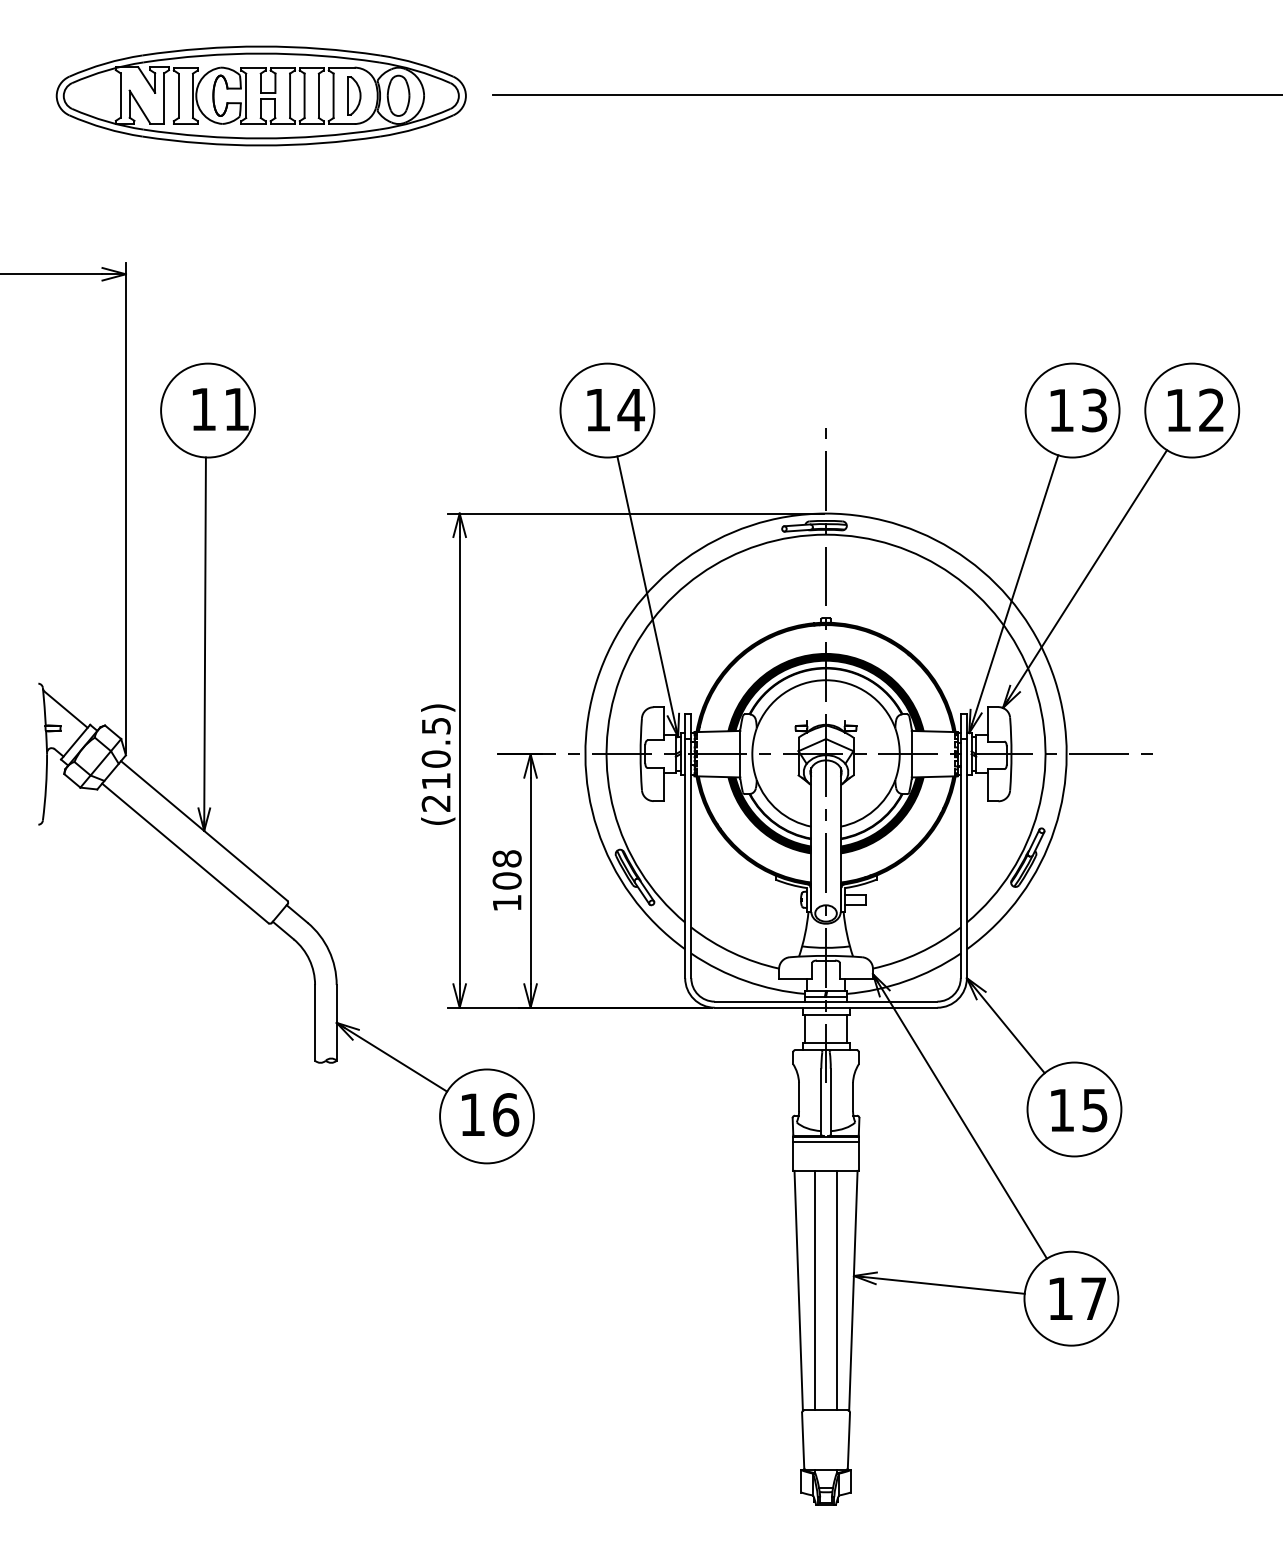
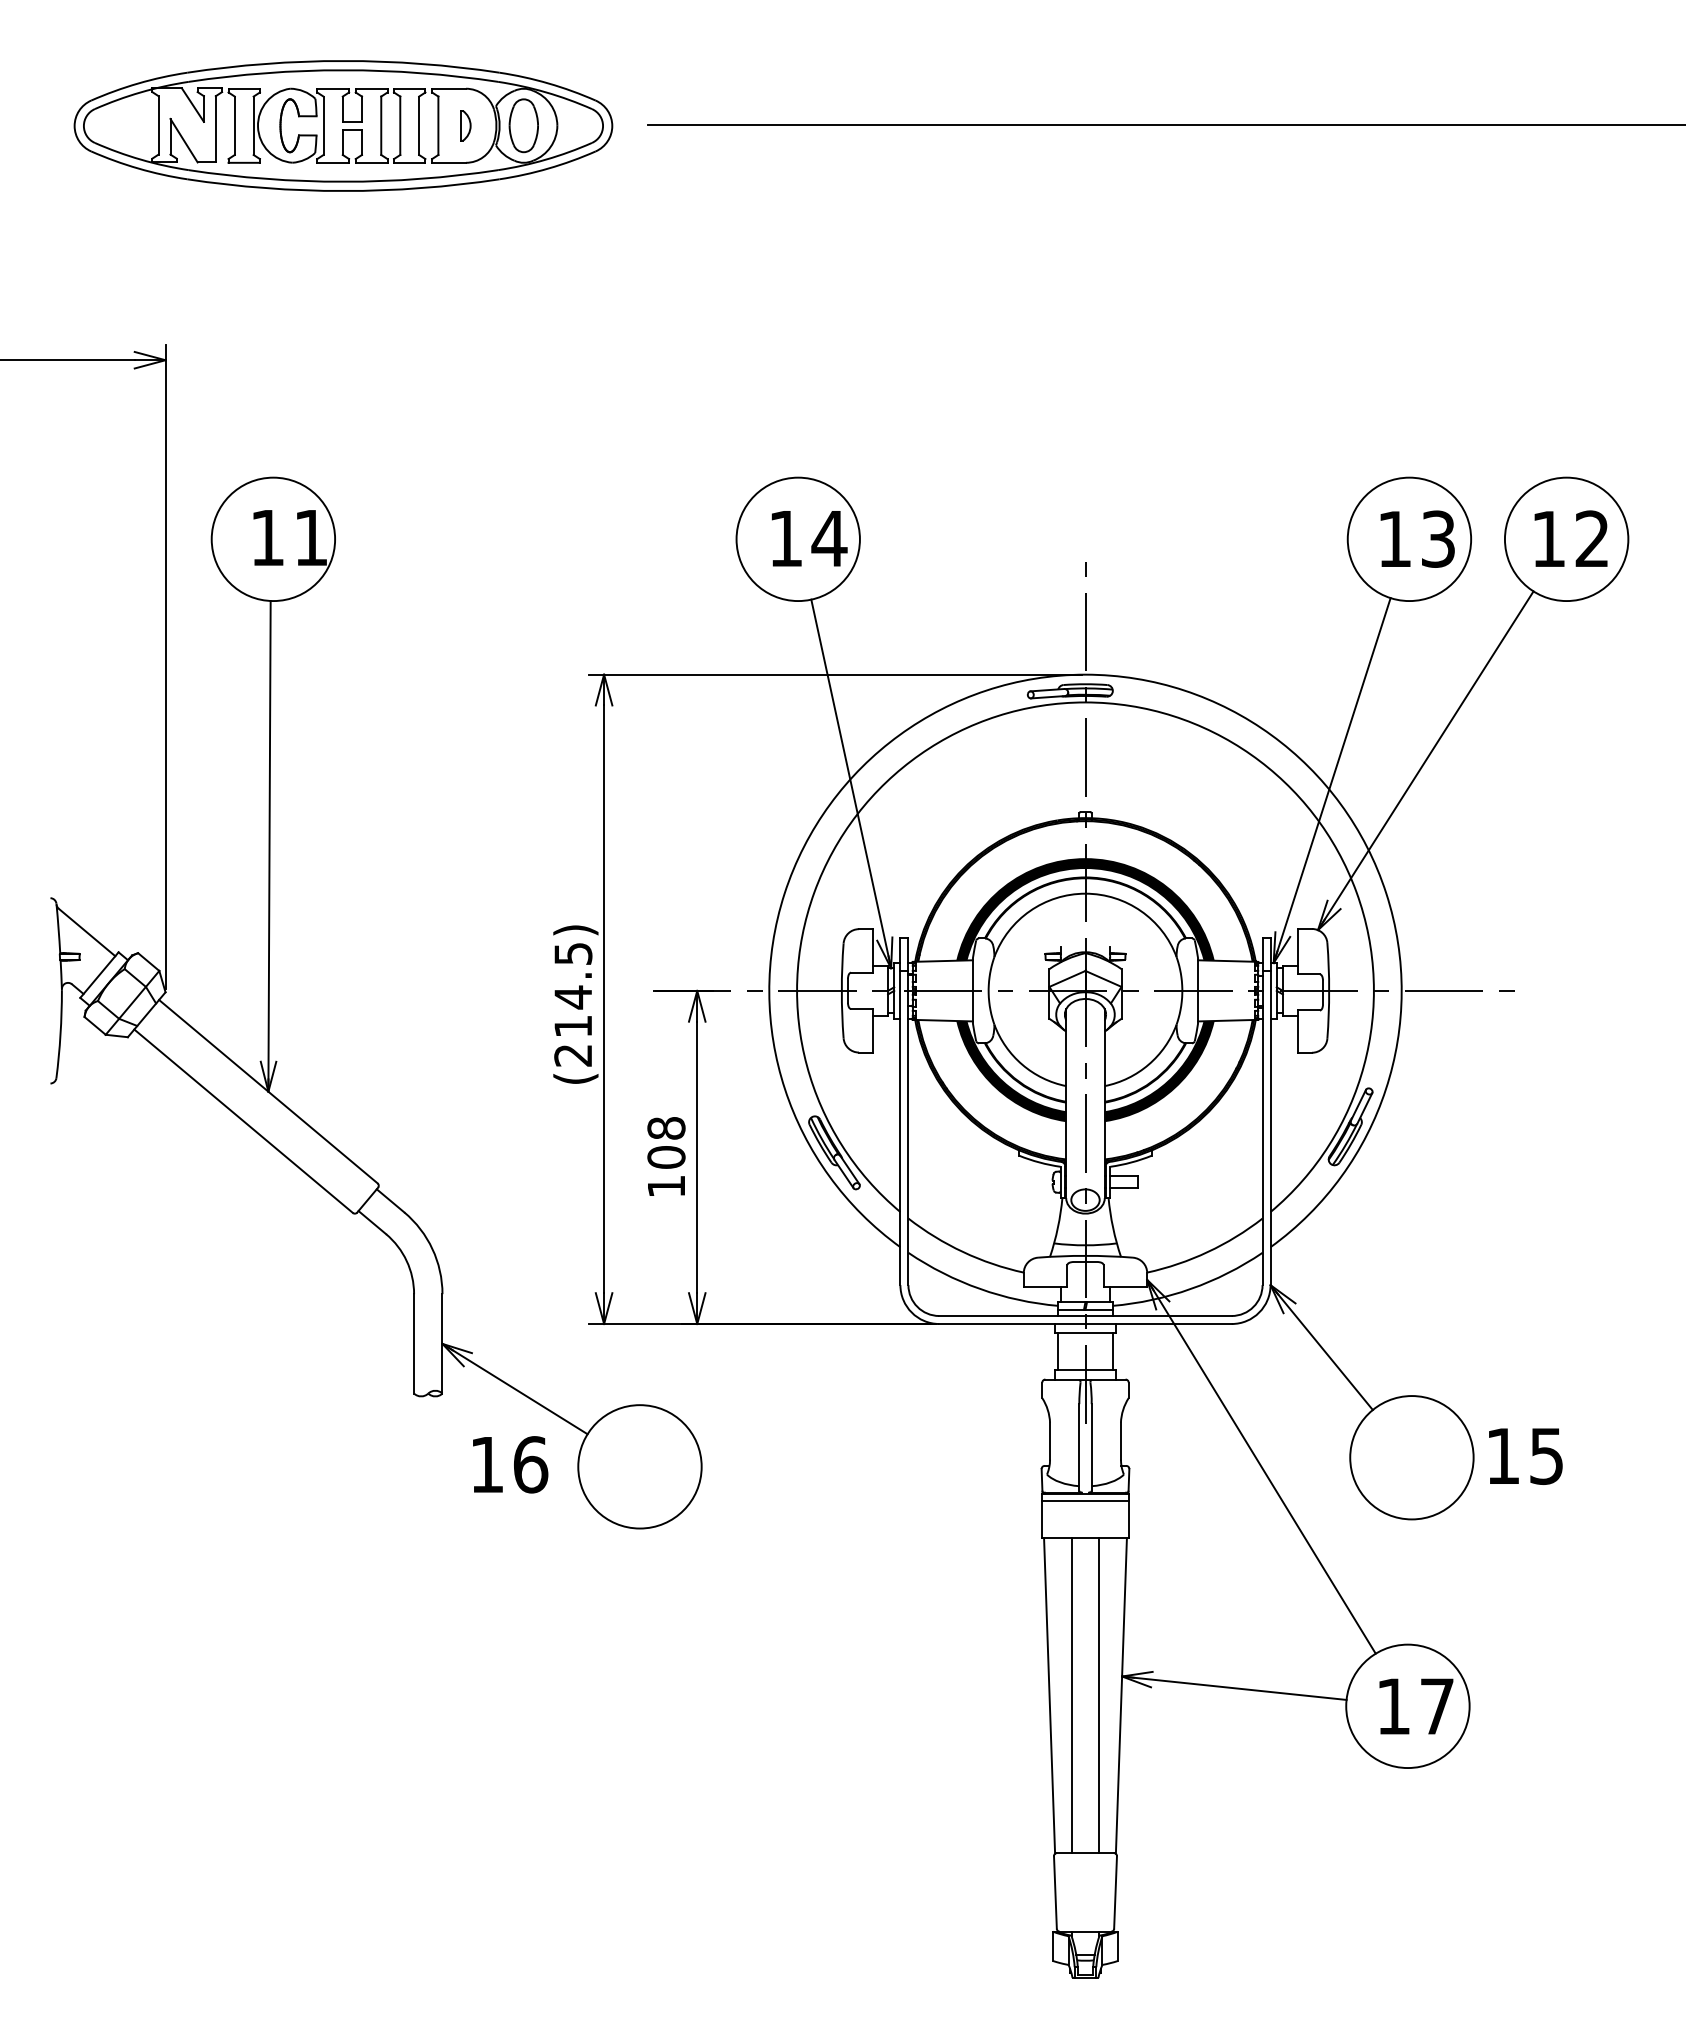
part: (354, 95) -> (465, 125), size x0.6
text: (435, 759) -> (572, 997), (210.5) -> (214.5)
text: (1079, 1110) -> (1526, 1456), moved
text: (490, 1114) -> (510, 1464), moved

